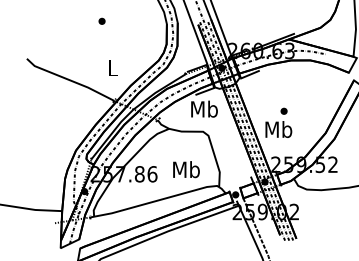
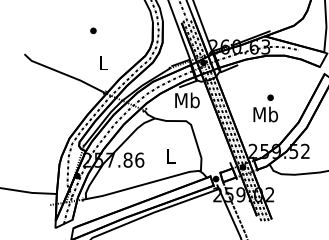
part: (101, 20) -> (92, 30), moved
text: (278, 122) -> (265, 108), moved
text: (186, 169) -> (170, 155), Mb -> L

